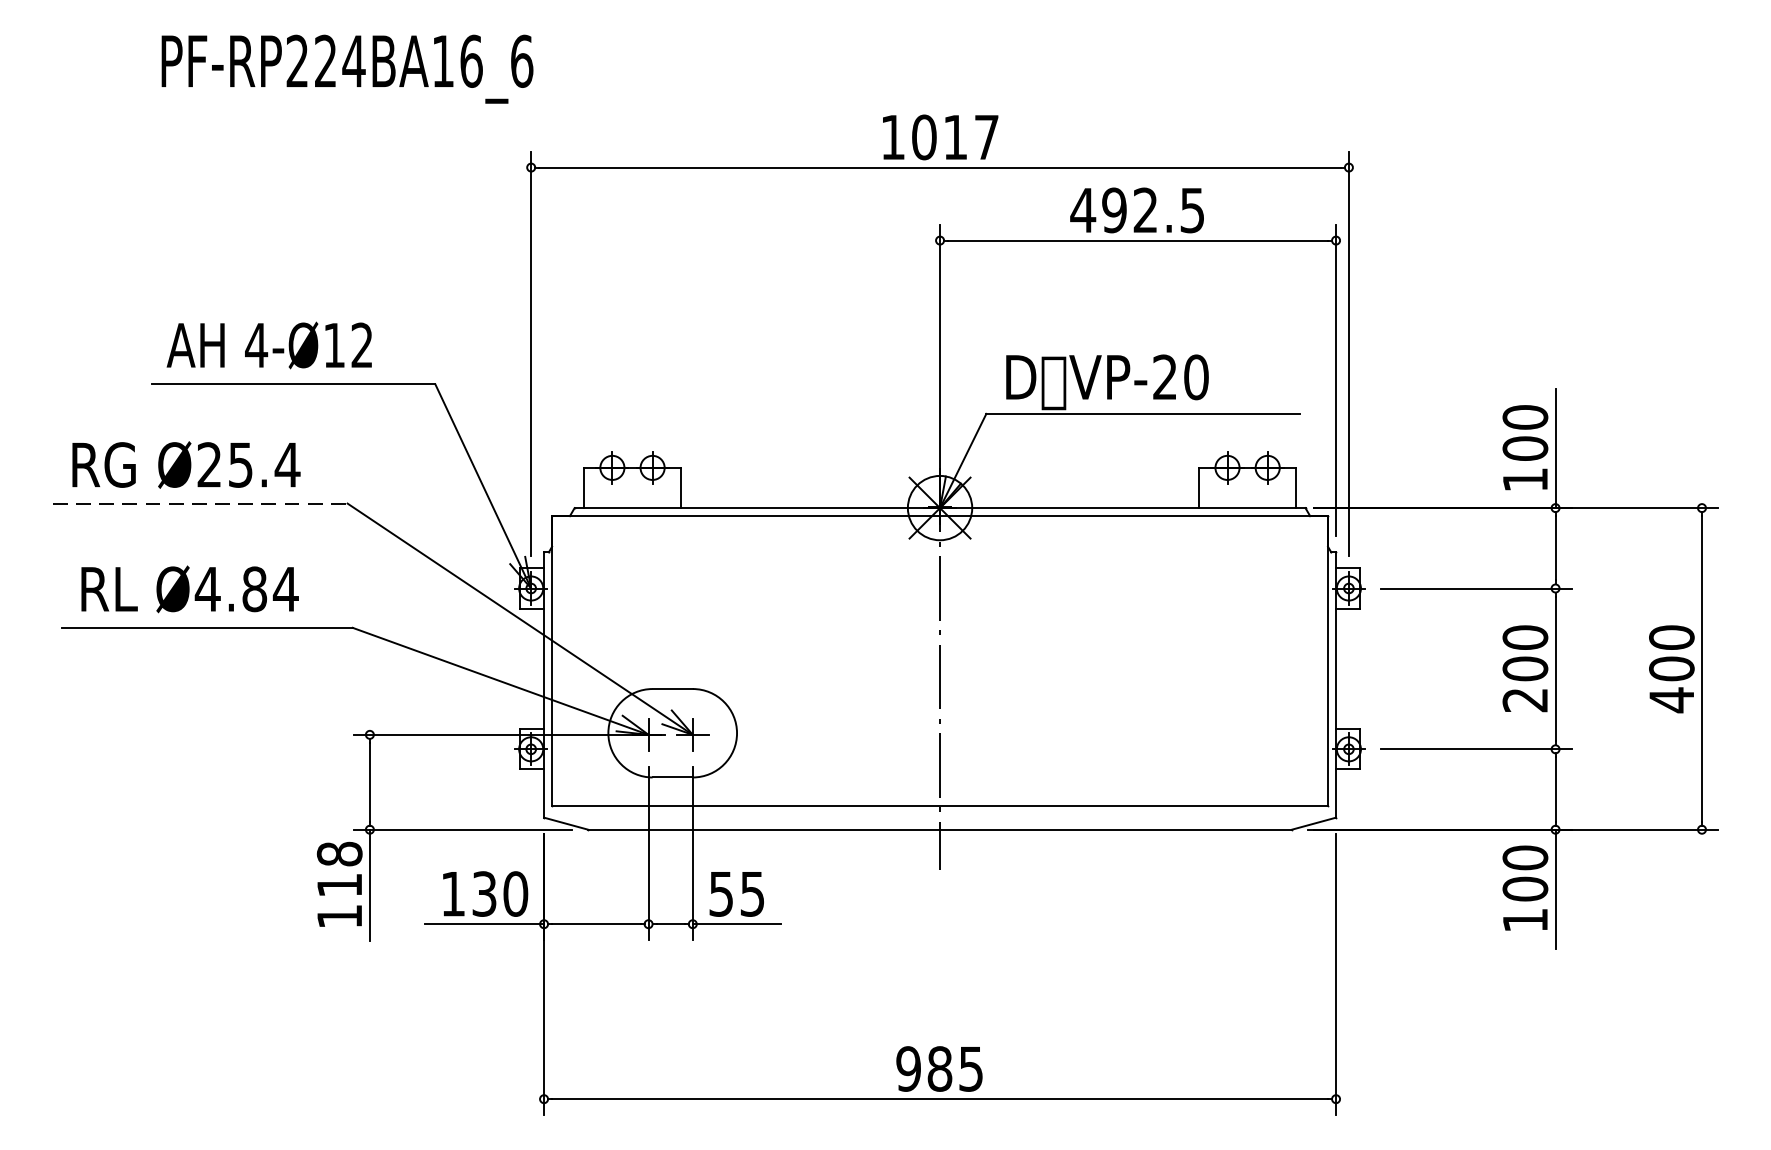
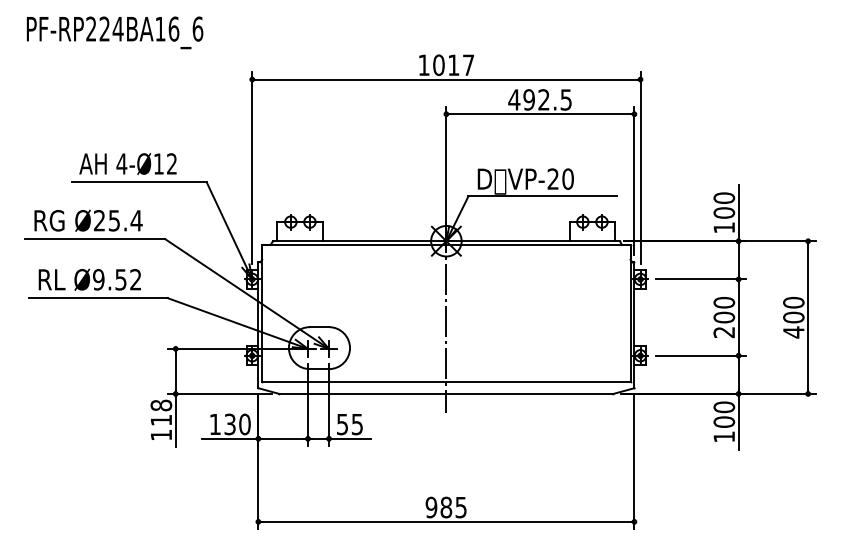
text: (348, 68) -> (115, 32), moved
line: (200, 504) -> (95, 239), dashed -> solid
text: (245, 588) -> (116, 279), Ø4.84 -> Ø9.52

